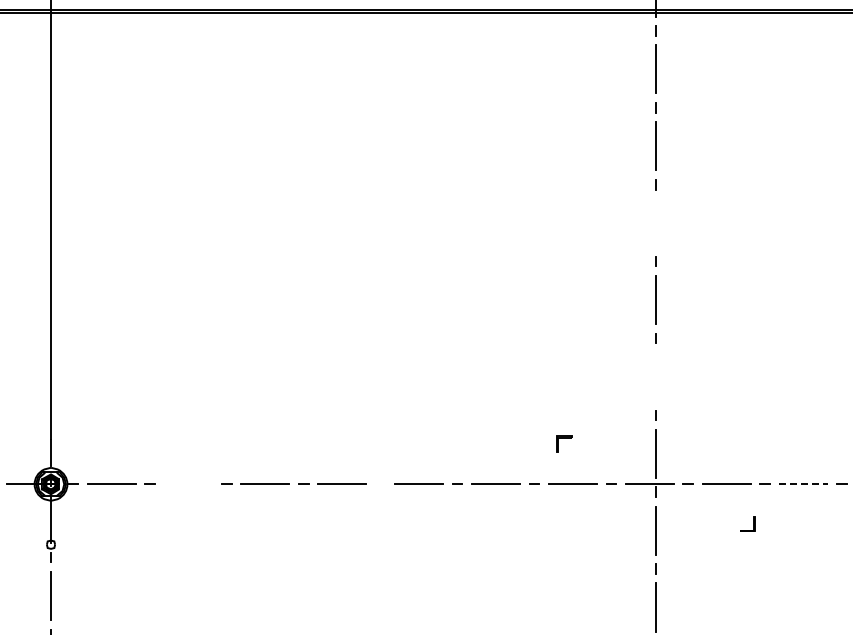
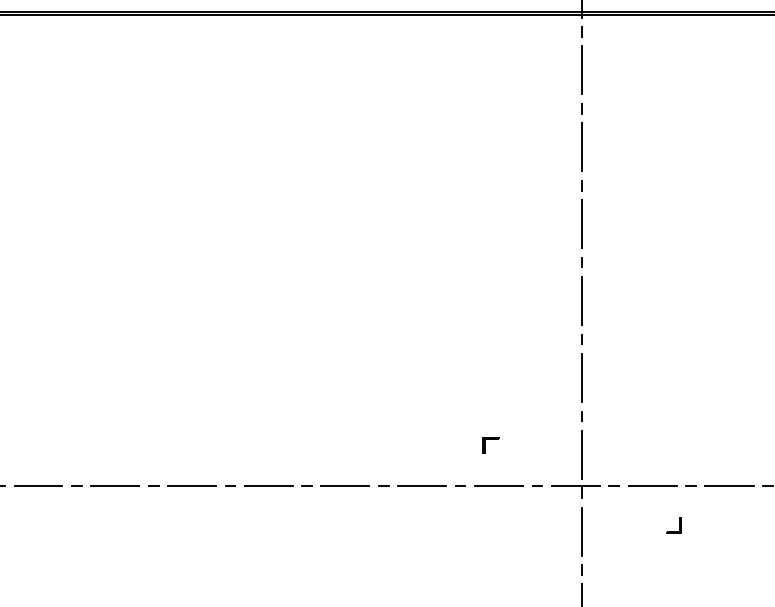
line: (655, 222) -> (581, 223), added
line: (655, 376) -> (581, 377), added
line: (380, 483) -> (306, 484), added
line: (189, 484) -> (115, 485), added
line: (804, 484) -> (730, 485), dashed -> solid

